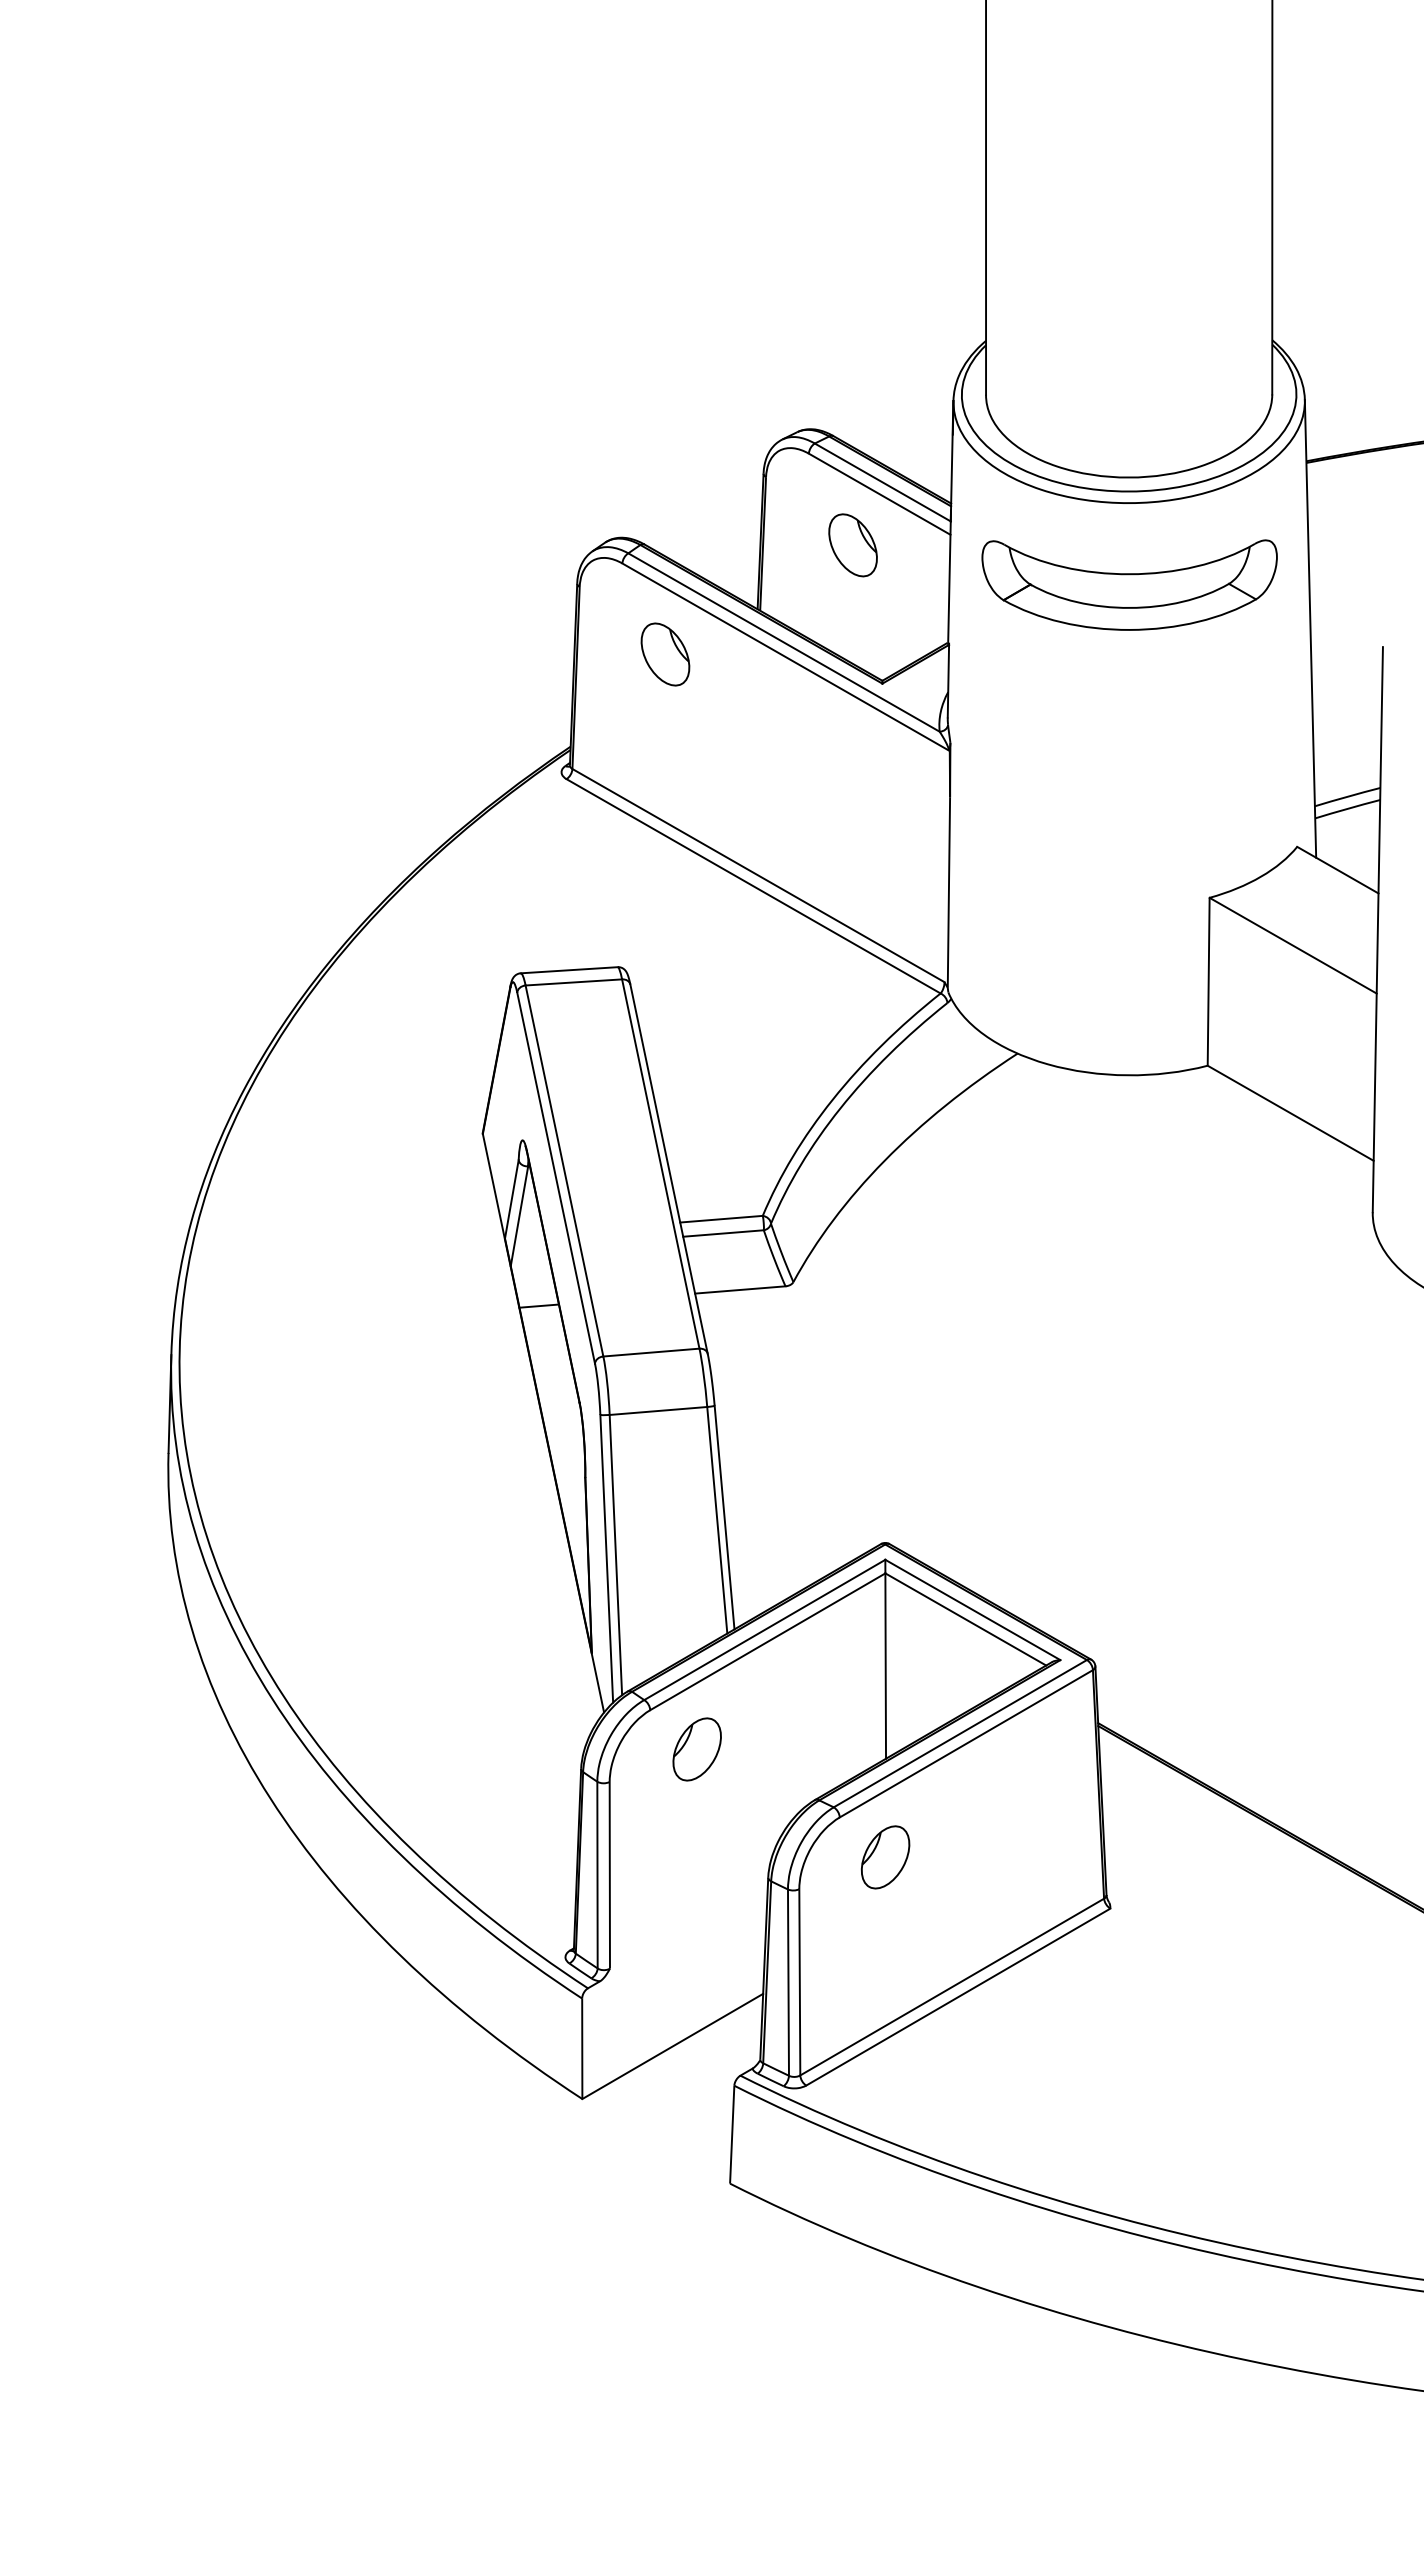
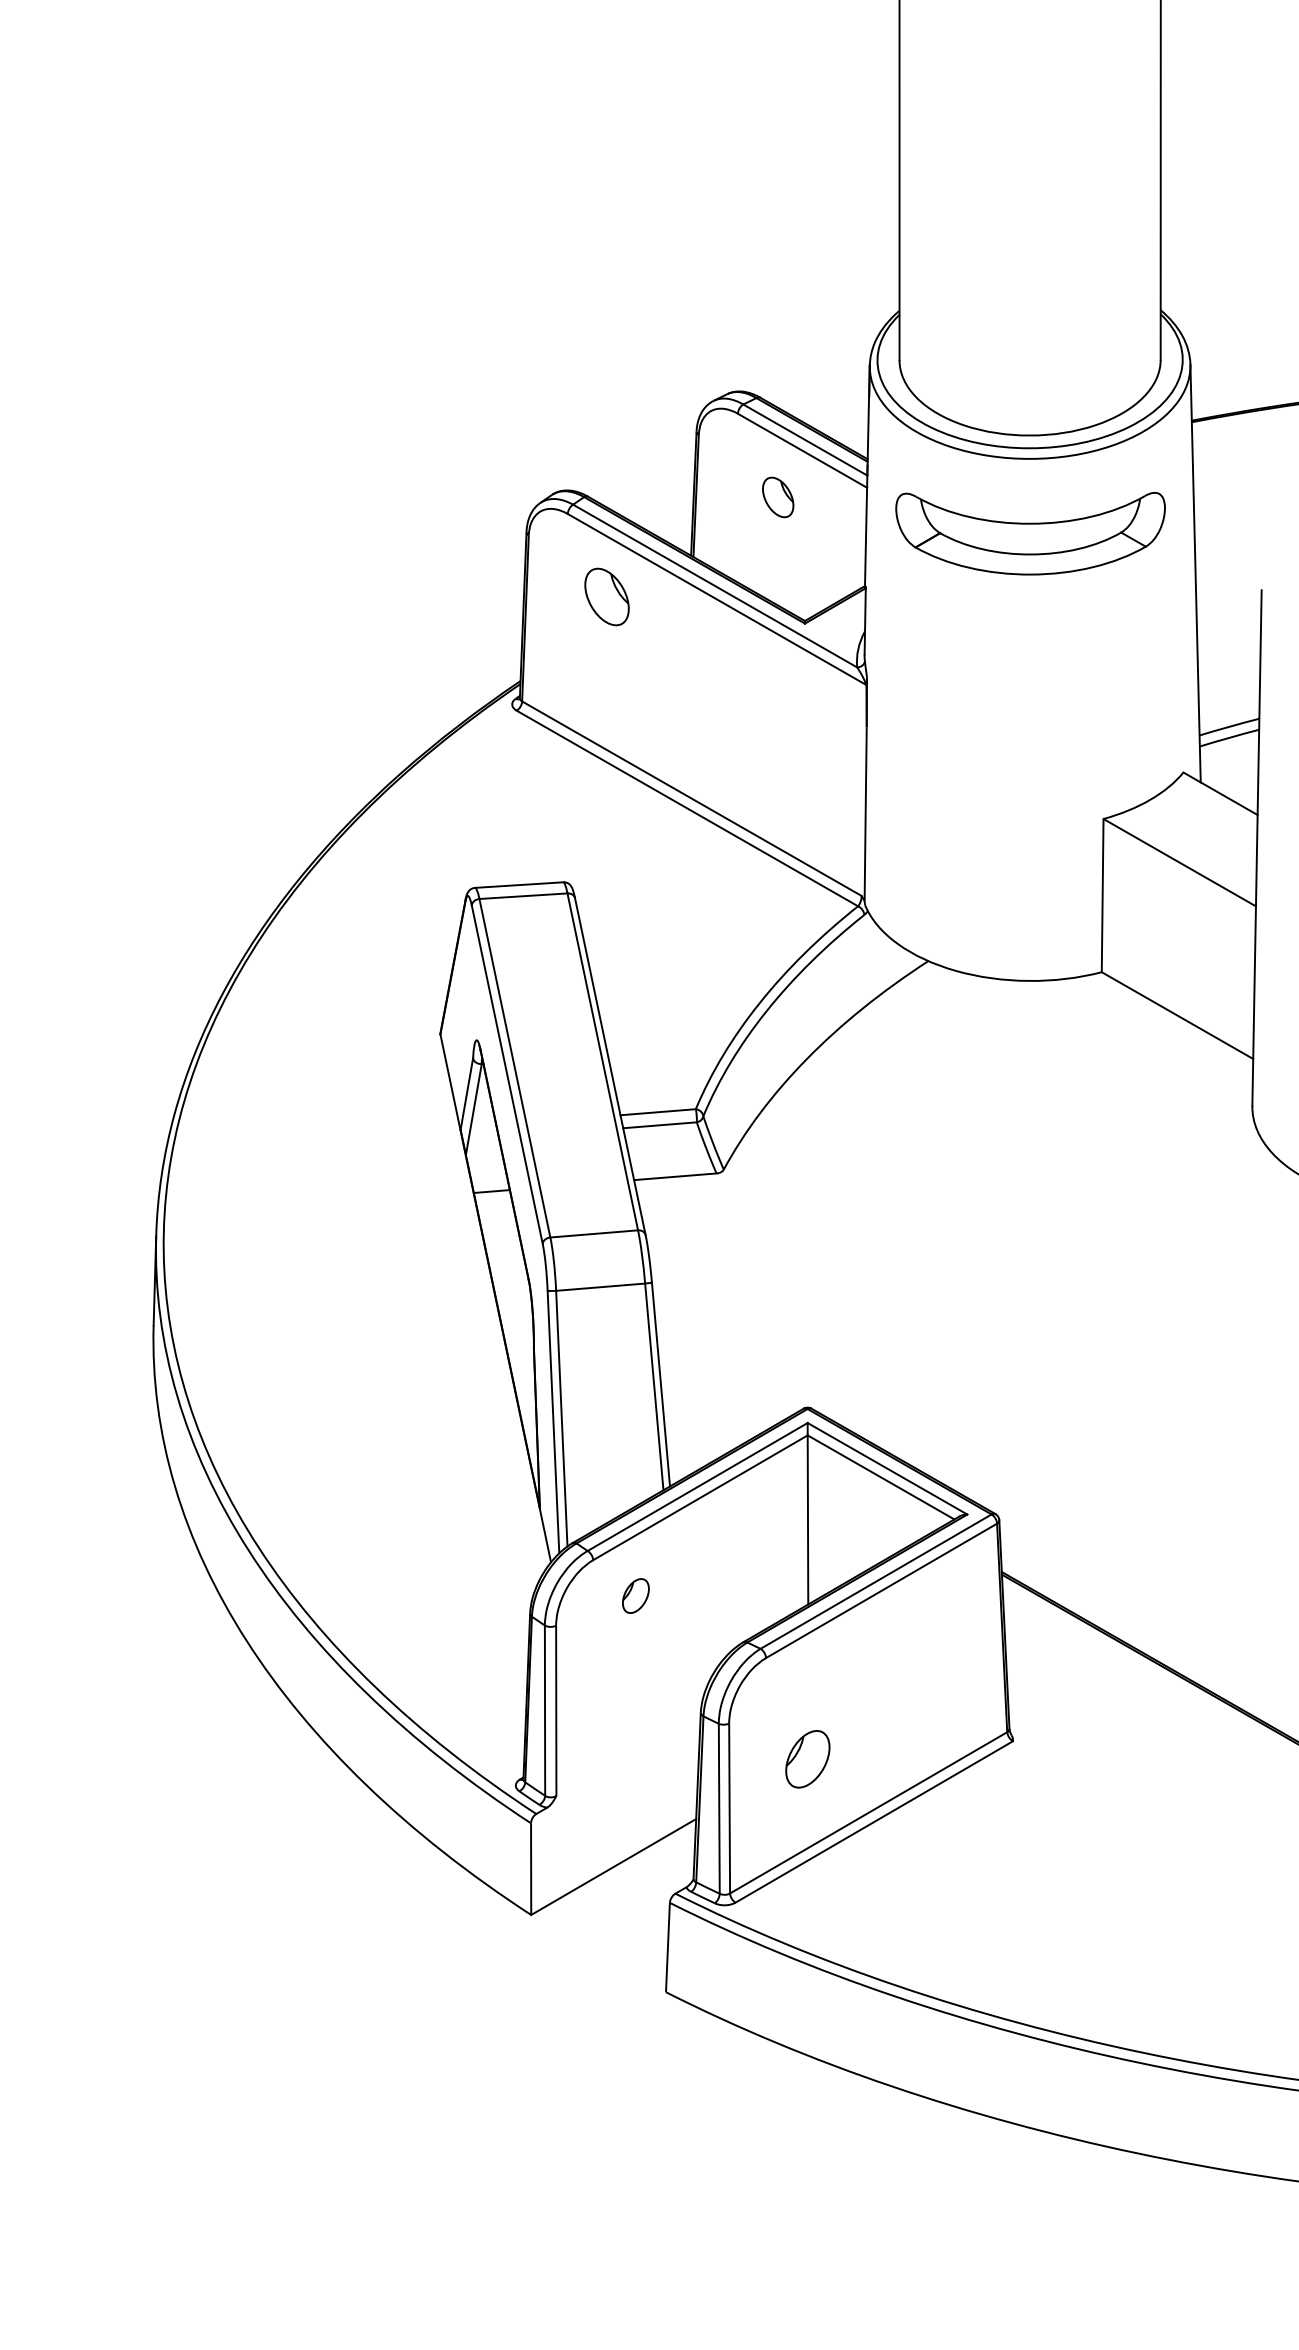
part: (852, 545) -> (777, 497), size x0.7
part: (696, 1749) -> (635, 1596), size x0.6
part: (885, 1857) -> (807, 1759), moved

